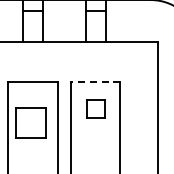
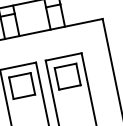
line: (95, 81) -> (63, 56), dashed -> solid
part: (95, 108) -> (67, 76), size x1.67
part: (30, 122) -> (21, 85), moved

